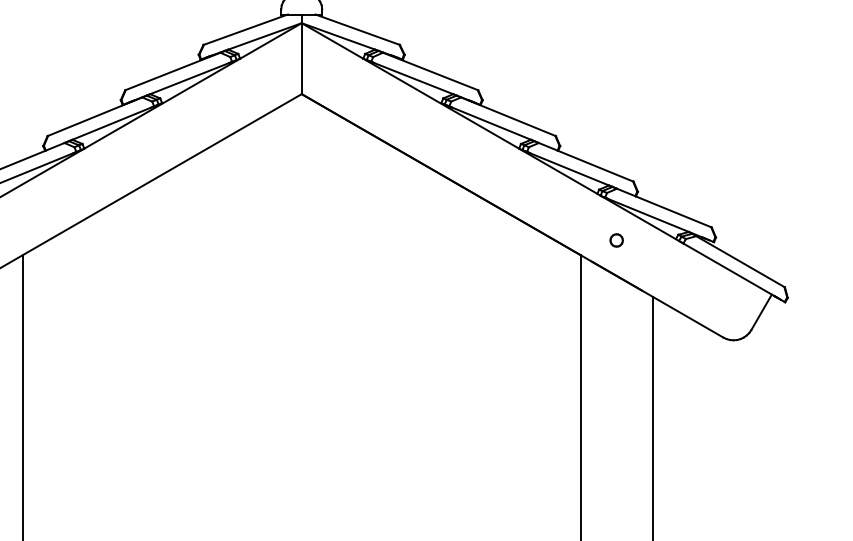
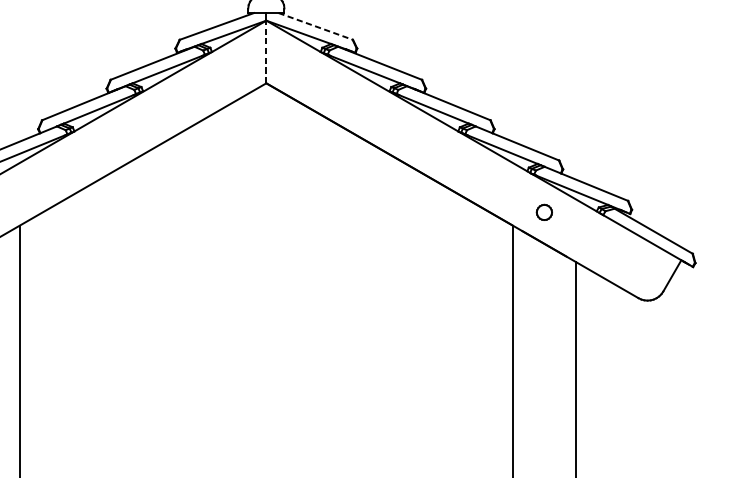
line: (357, 29) -> (315, 26), solid -> dashed
line: (301, 58) -> (266, 51), solid -> dashed
part: (616, 240) -> (544, 212), size x1.4

